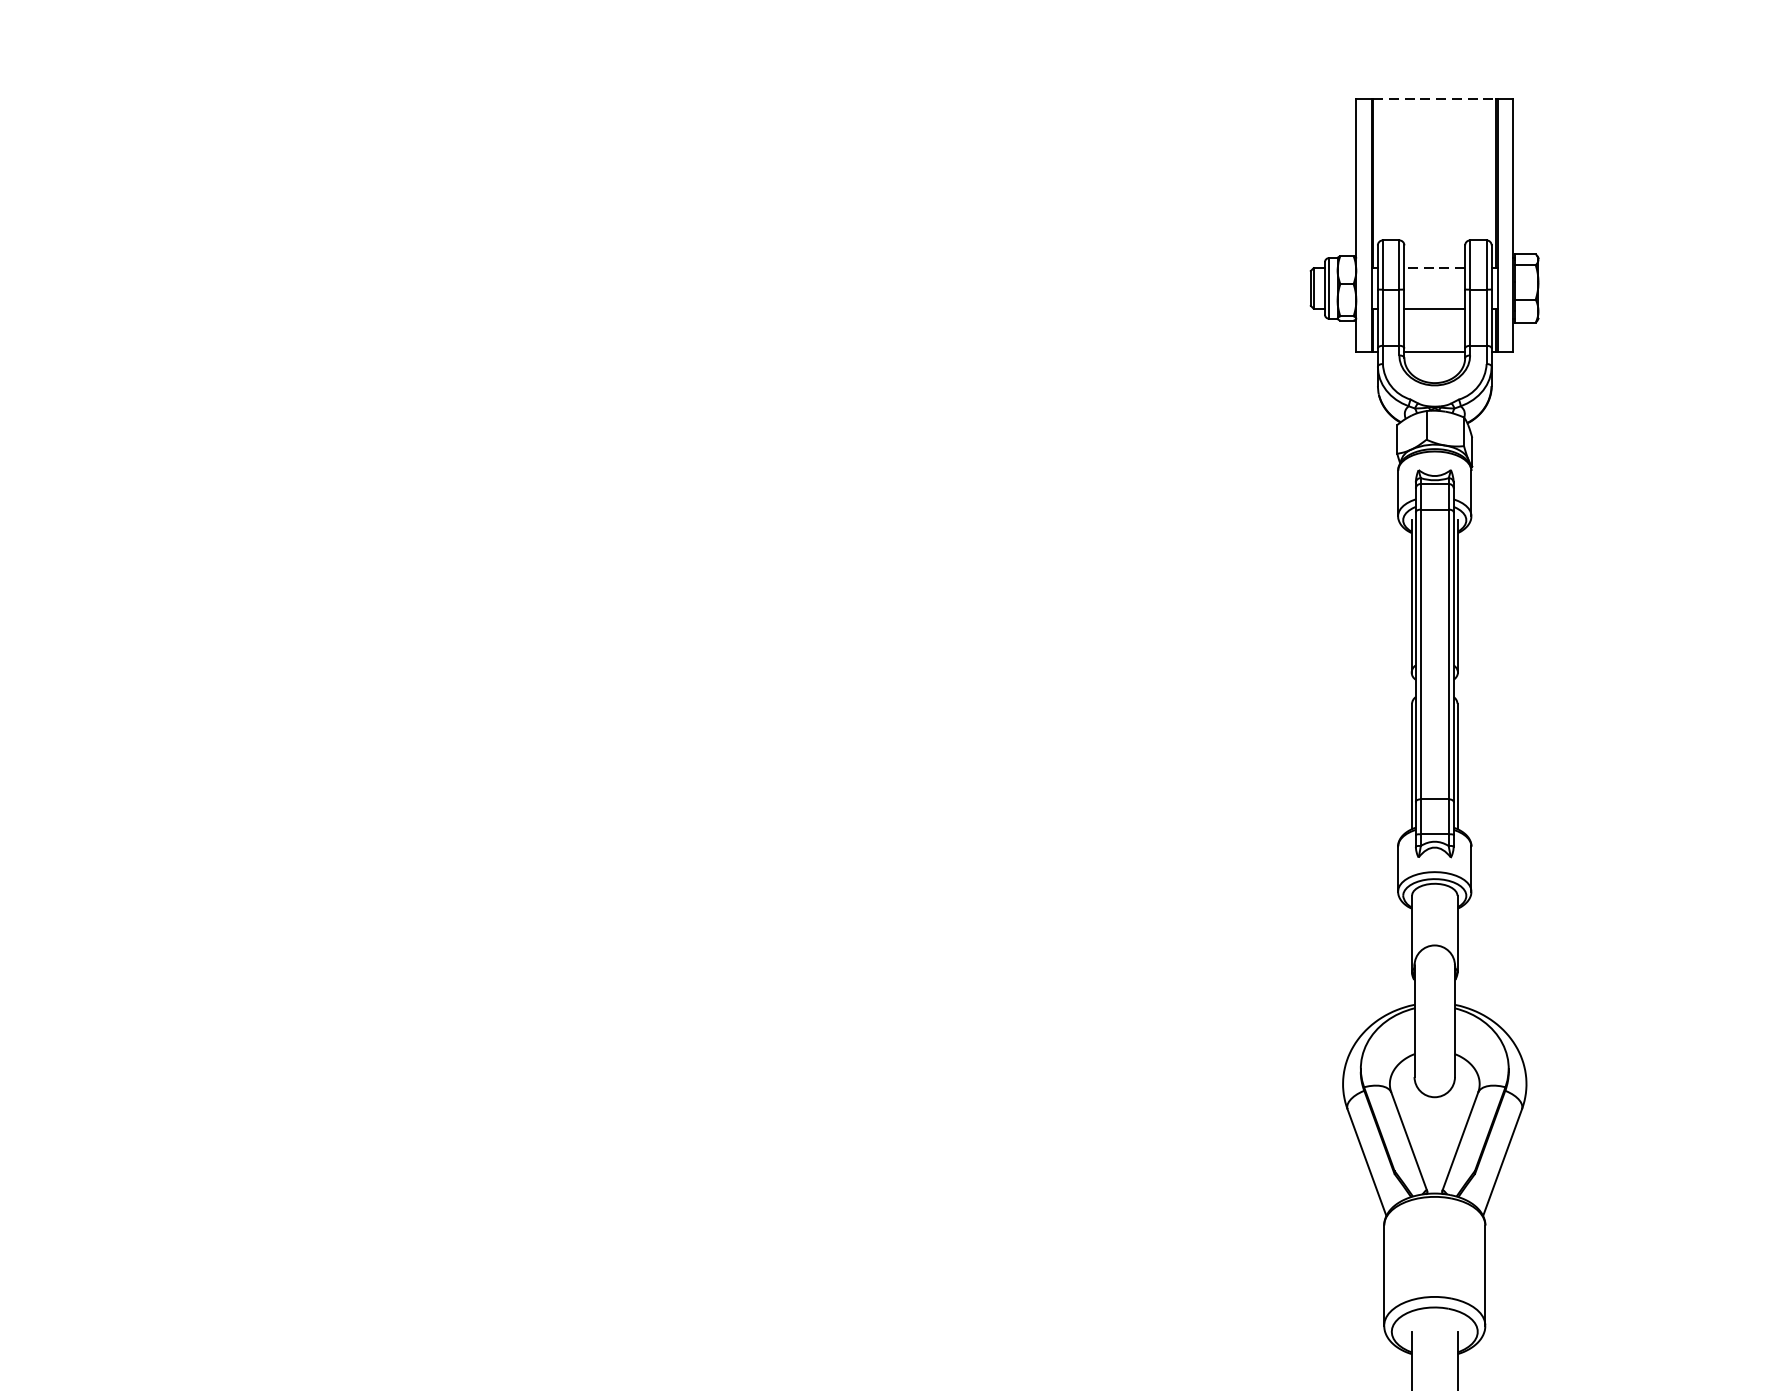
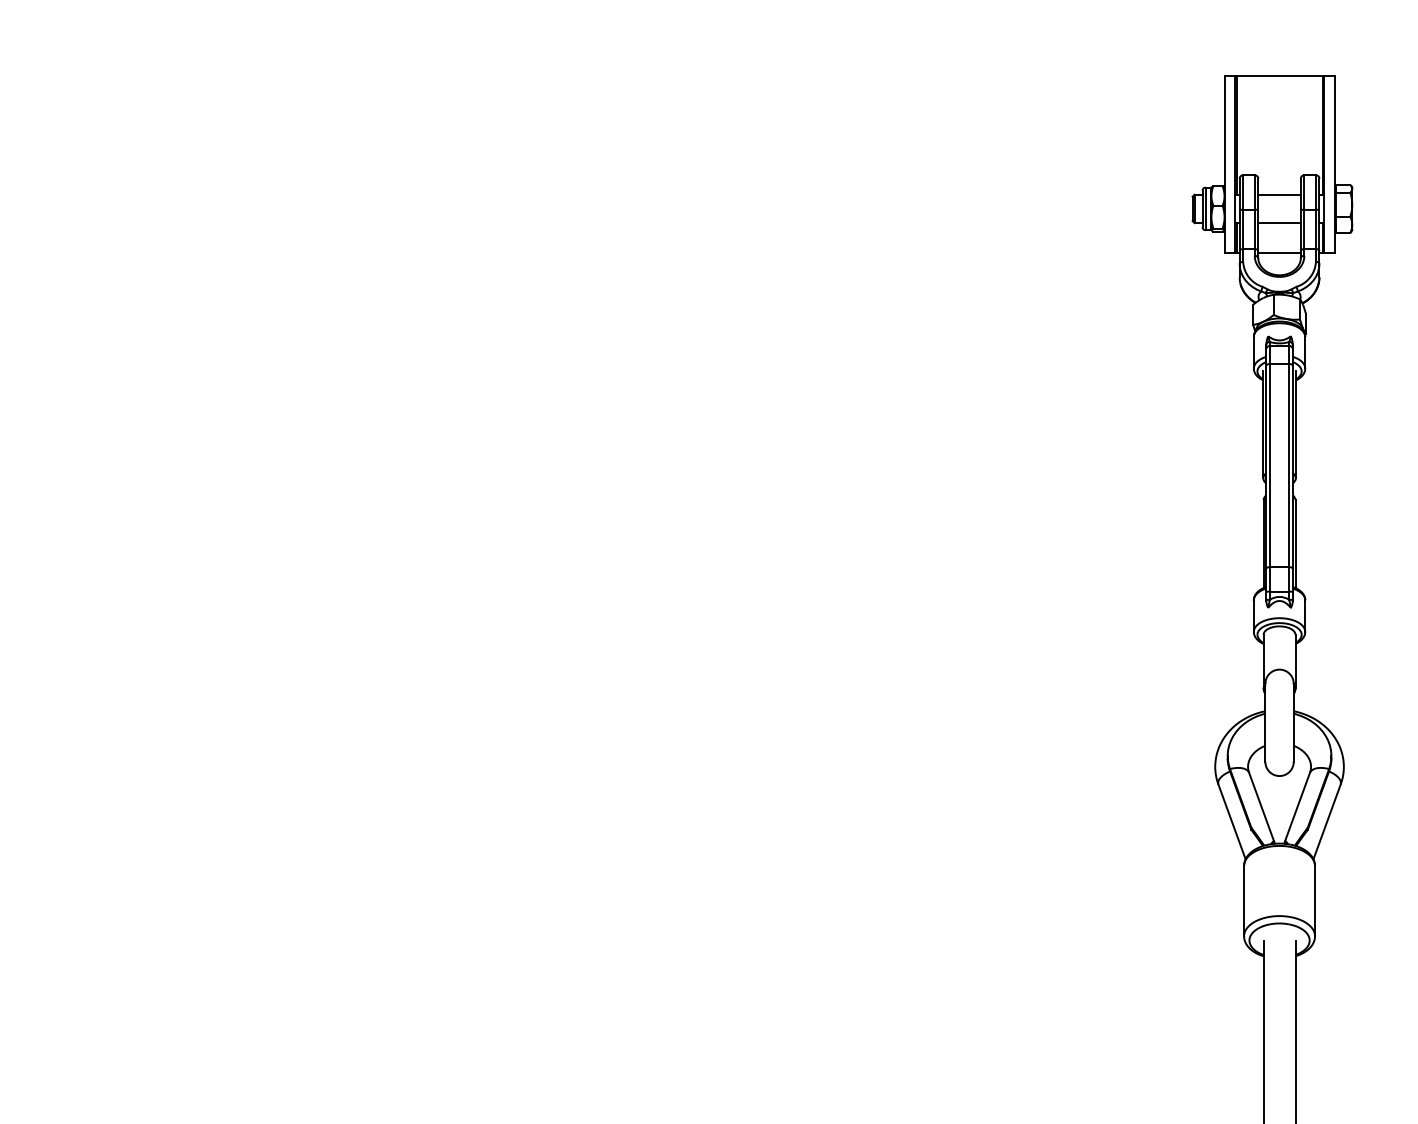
line: (1436, 98) -> (1280, 75), dashed -> solid
line: (1434, 267) -> (1279, 194), dashed -> solid

